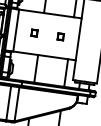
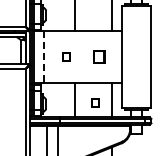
line: (16, 30) -> (44, 57), solid -> dashed
part: (60, 36) -> (99, 56), size x1.6
part: (52, 72) -> (95, 102), added

